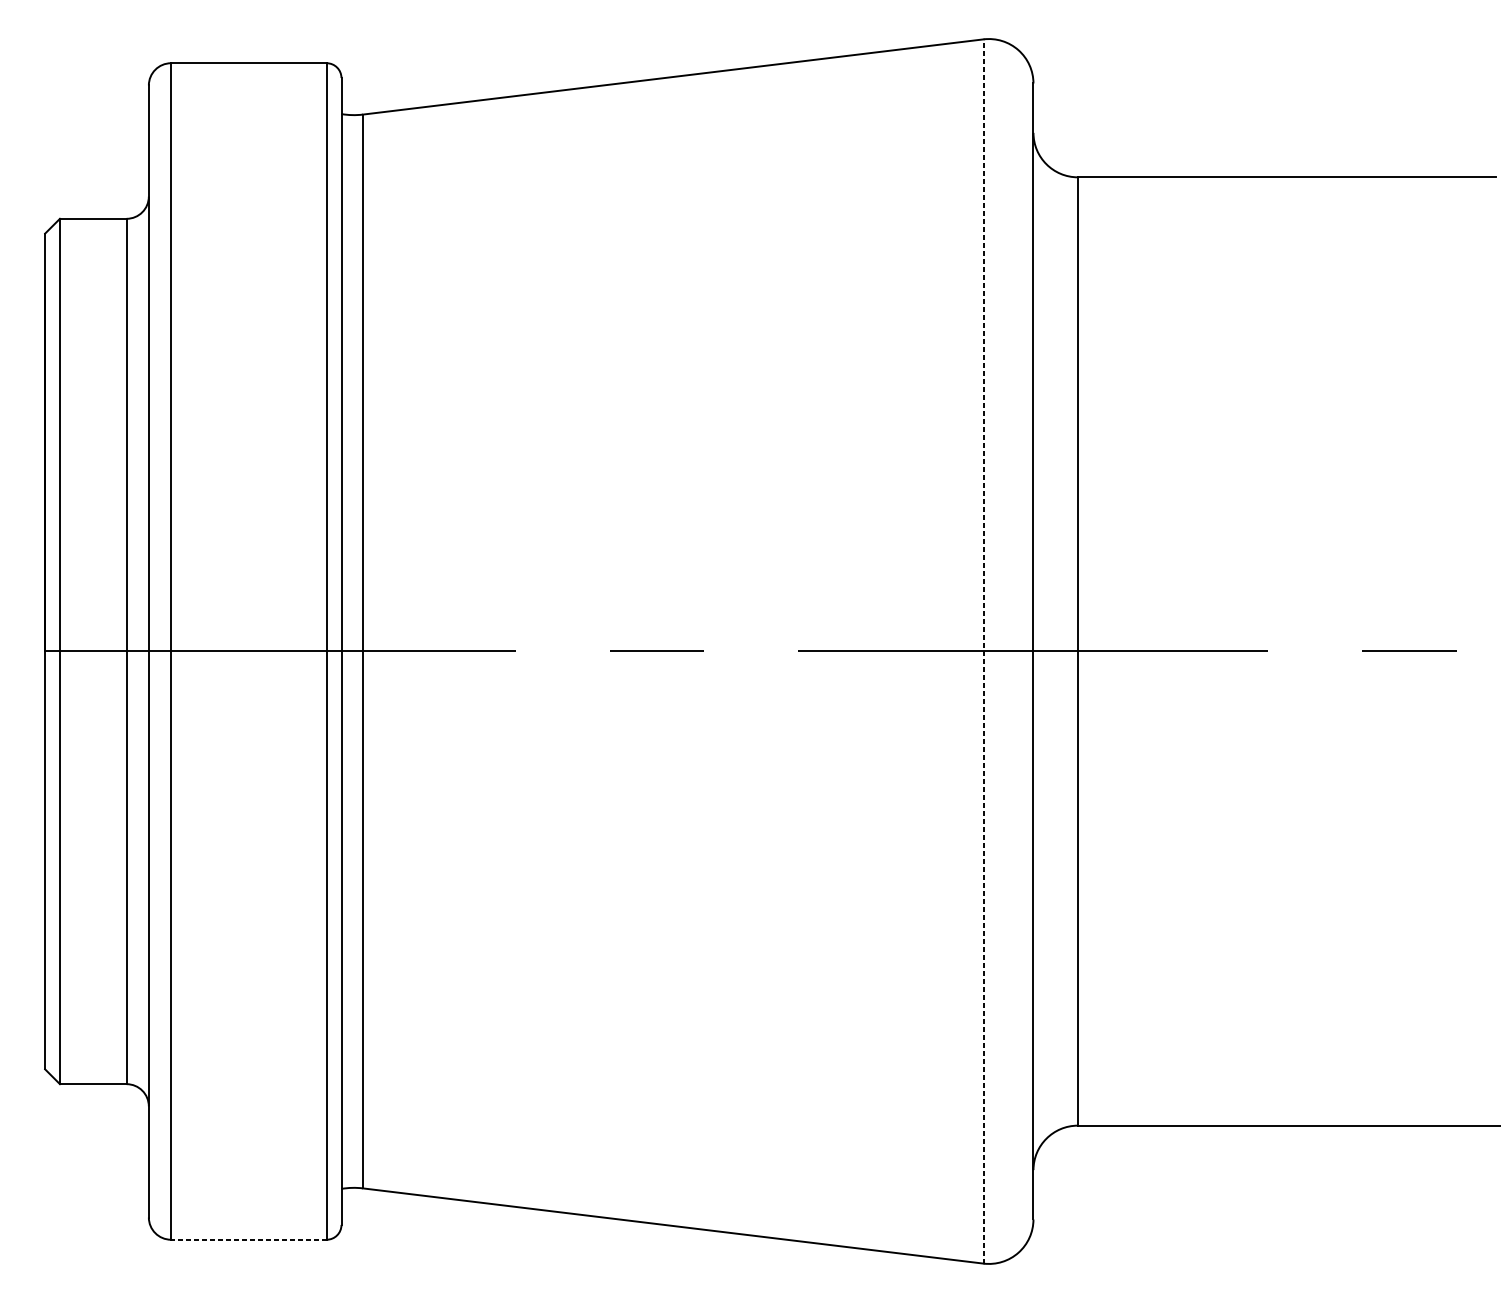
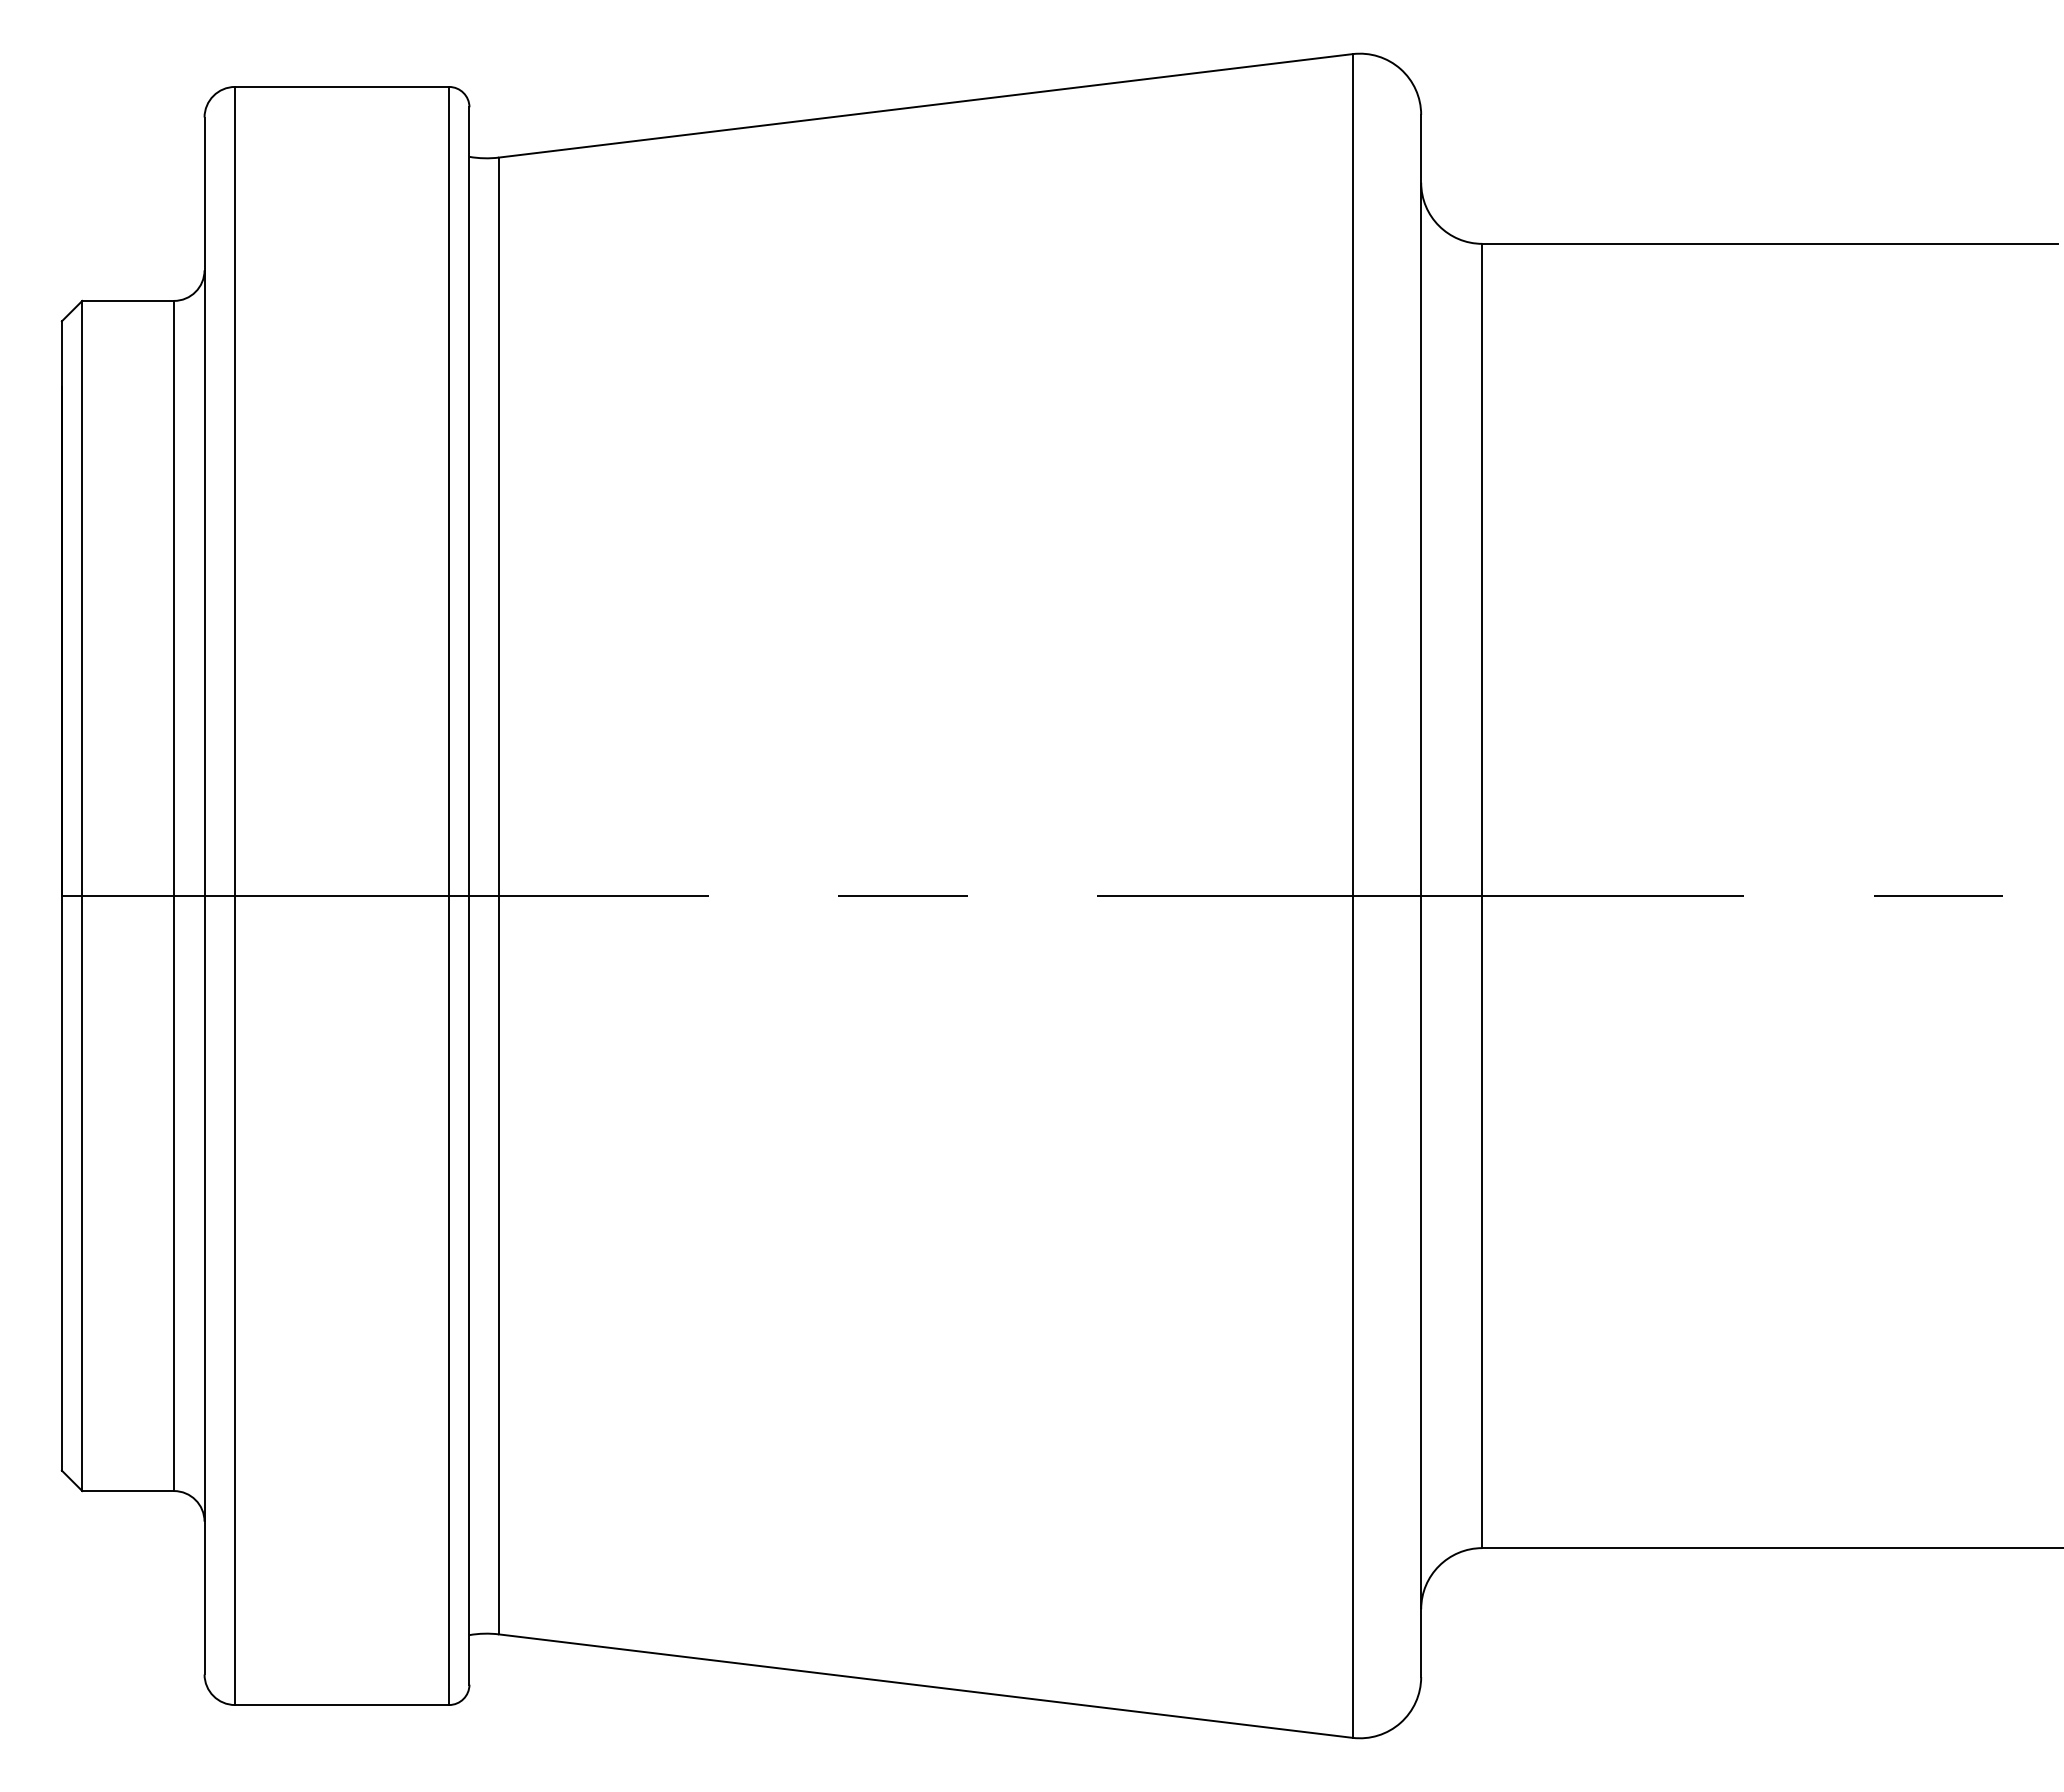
line: (983, 651) -> (1352, 896), dashed -> solid
line: (249, 1240) -> (342, 1705), dashed -> solid

